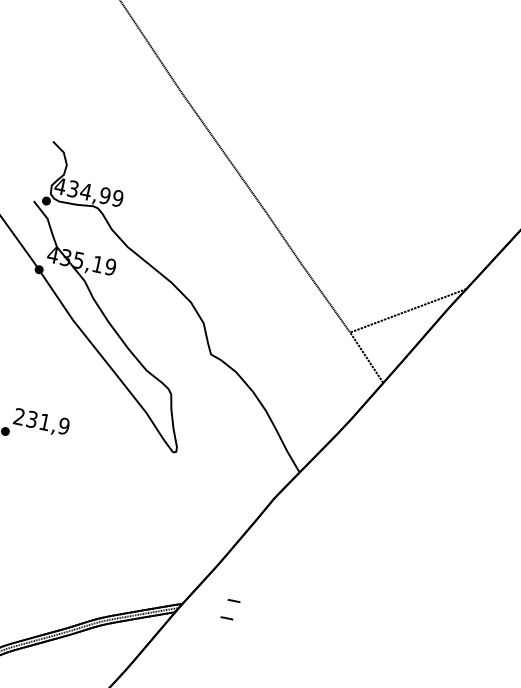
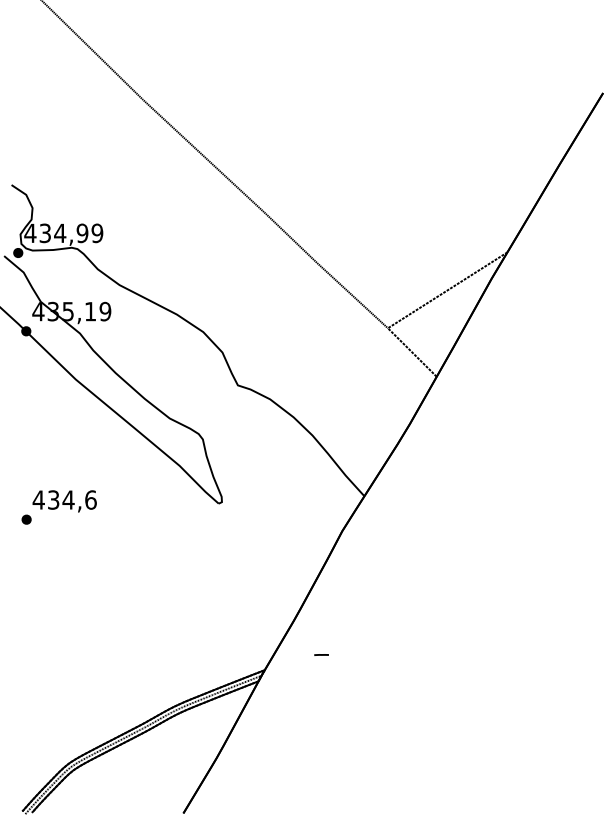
text: (41, 421) -> (64, 499), 231,9 -> 434,6
line: (226, 617) -> (317, 675), removed

